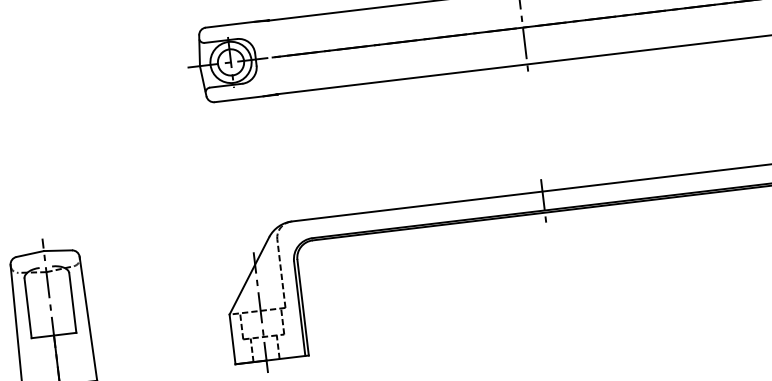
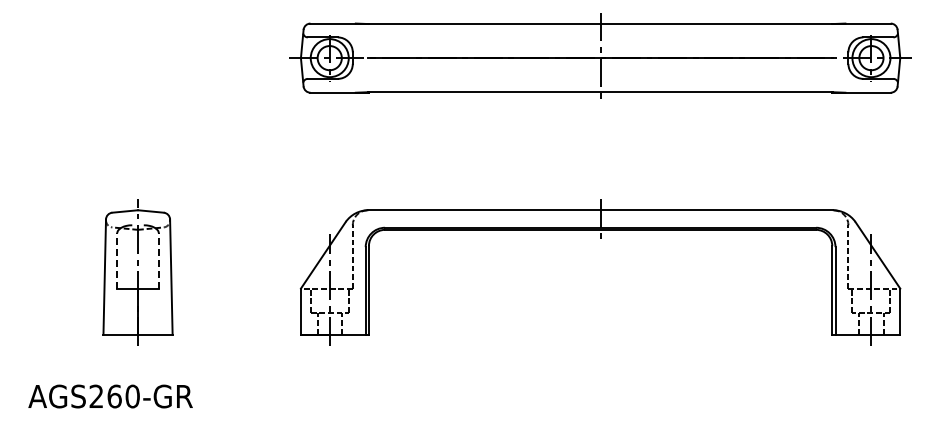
line: (72, 302) -> (158, 260), solid -> dashed
line: (28, 307) -> (117, 260), solid -> dashed

